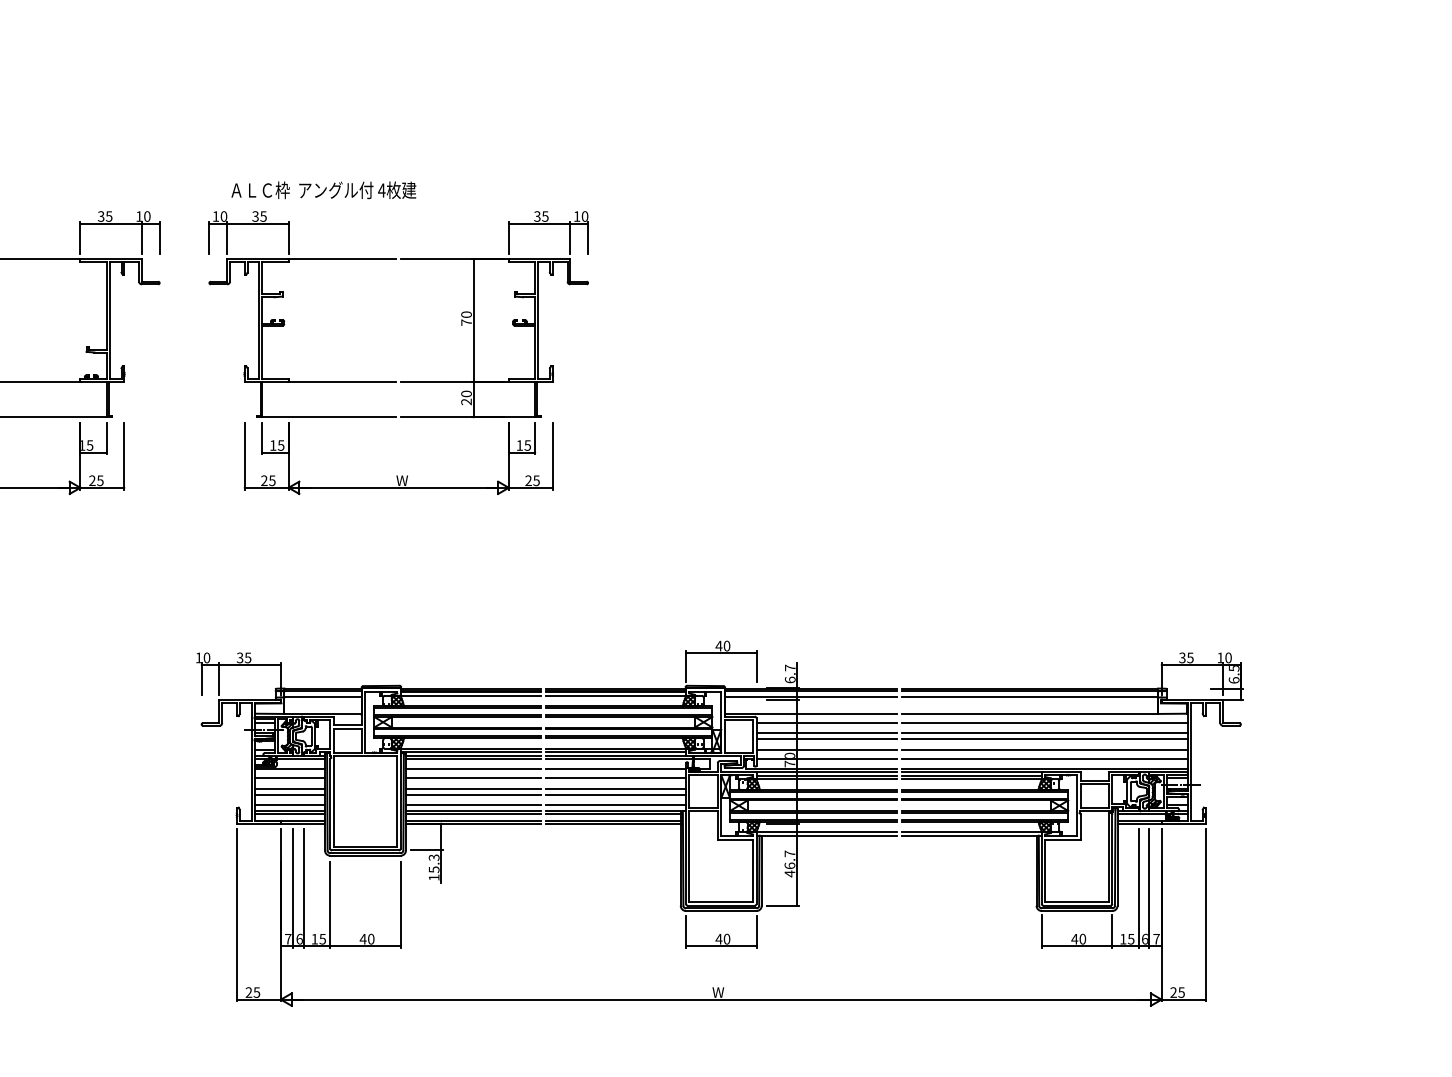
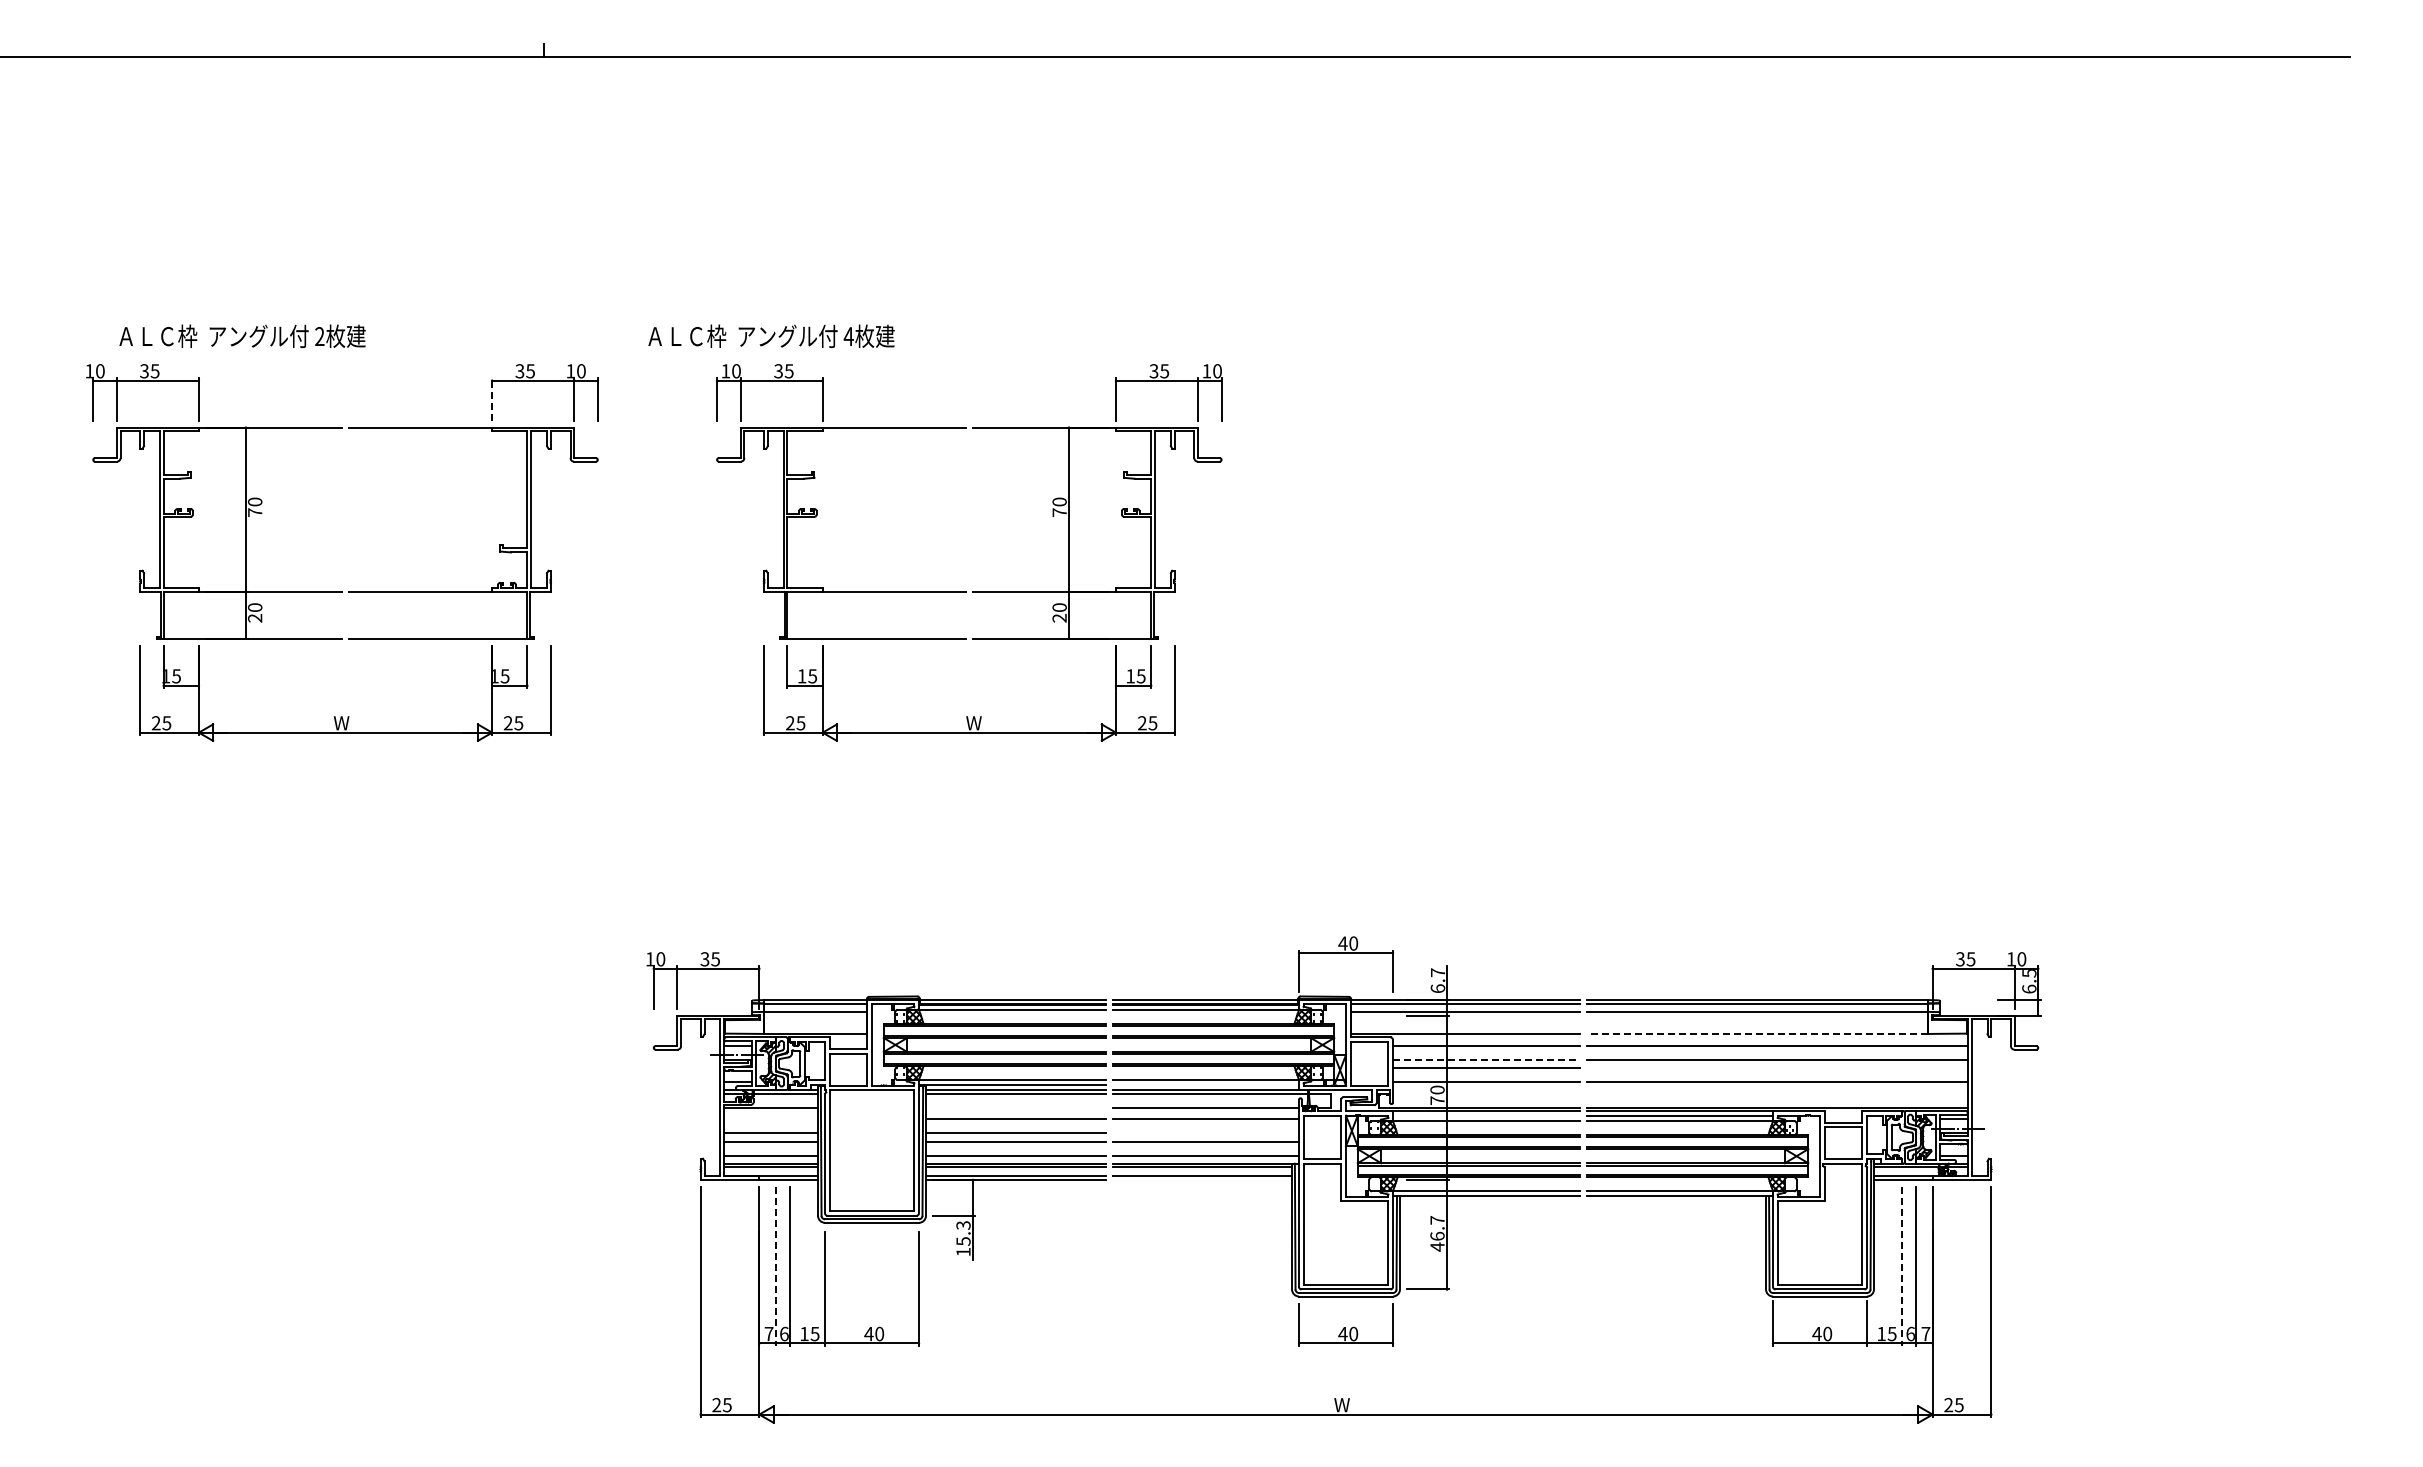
text: (323, 189) -> (771, 335), moved
line: (80, 236) -> (492, 398), solid -> dashed
part: (396, 381) -> (966, 591), moved
line: (1030, 713) -> (1757, 1033), solid -> dashed
line: (826, 733) -> (1486, 1059), solid -> dashed
line: (1044, 739) -> (1776, 1067), removed
line: (615, 751) -> (1205, 1084), removed
line: (825, 758) -> (1485, 1093), removed
line: (1044, 758) -> (1776, 1093), removed
line: (473, 769) -> (1015, 1107), removed
line: (825, 775) -> (1485, 1116), removed
line: (290, 778) -> (771, 1119), removed
line: (615, 788) -> (1205, 1133), removed
line: (613, 823) -> (1202, 1179), removed
line: (293, 888) -> (775, 1266), solid -> dashed
line: (1138, 888) -> (1902, 1266), solid -> dashed

